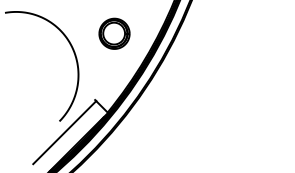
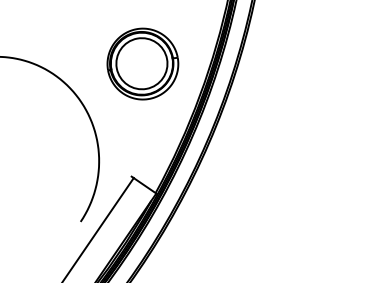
part: (114, 33) -> (142, 63), size x1.43

